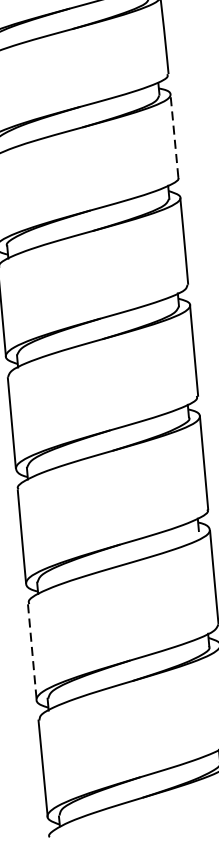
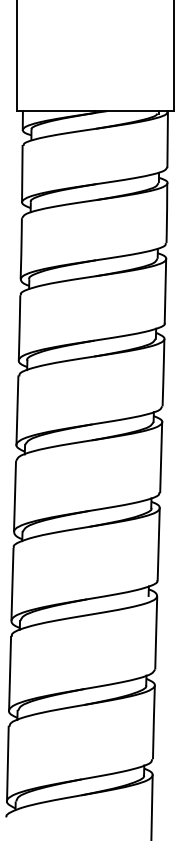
line: (174, 136) -> (165, 291), dashed -> solid
line: (32, 652) -> (10, 674), dashed -> solid

